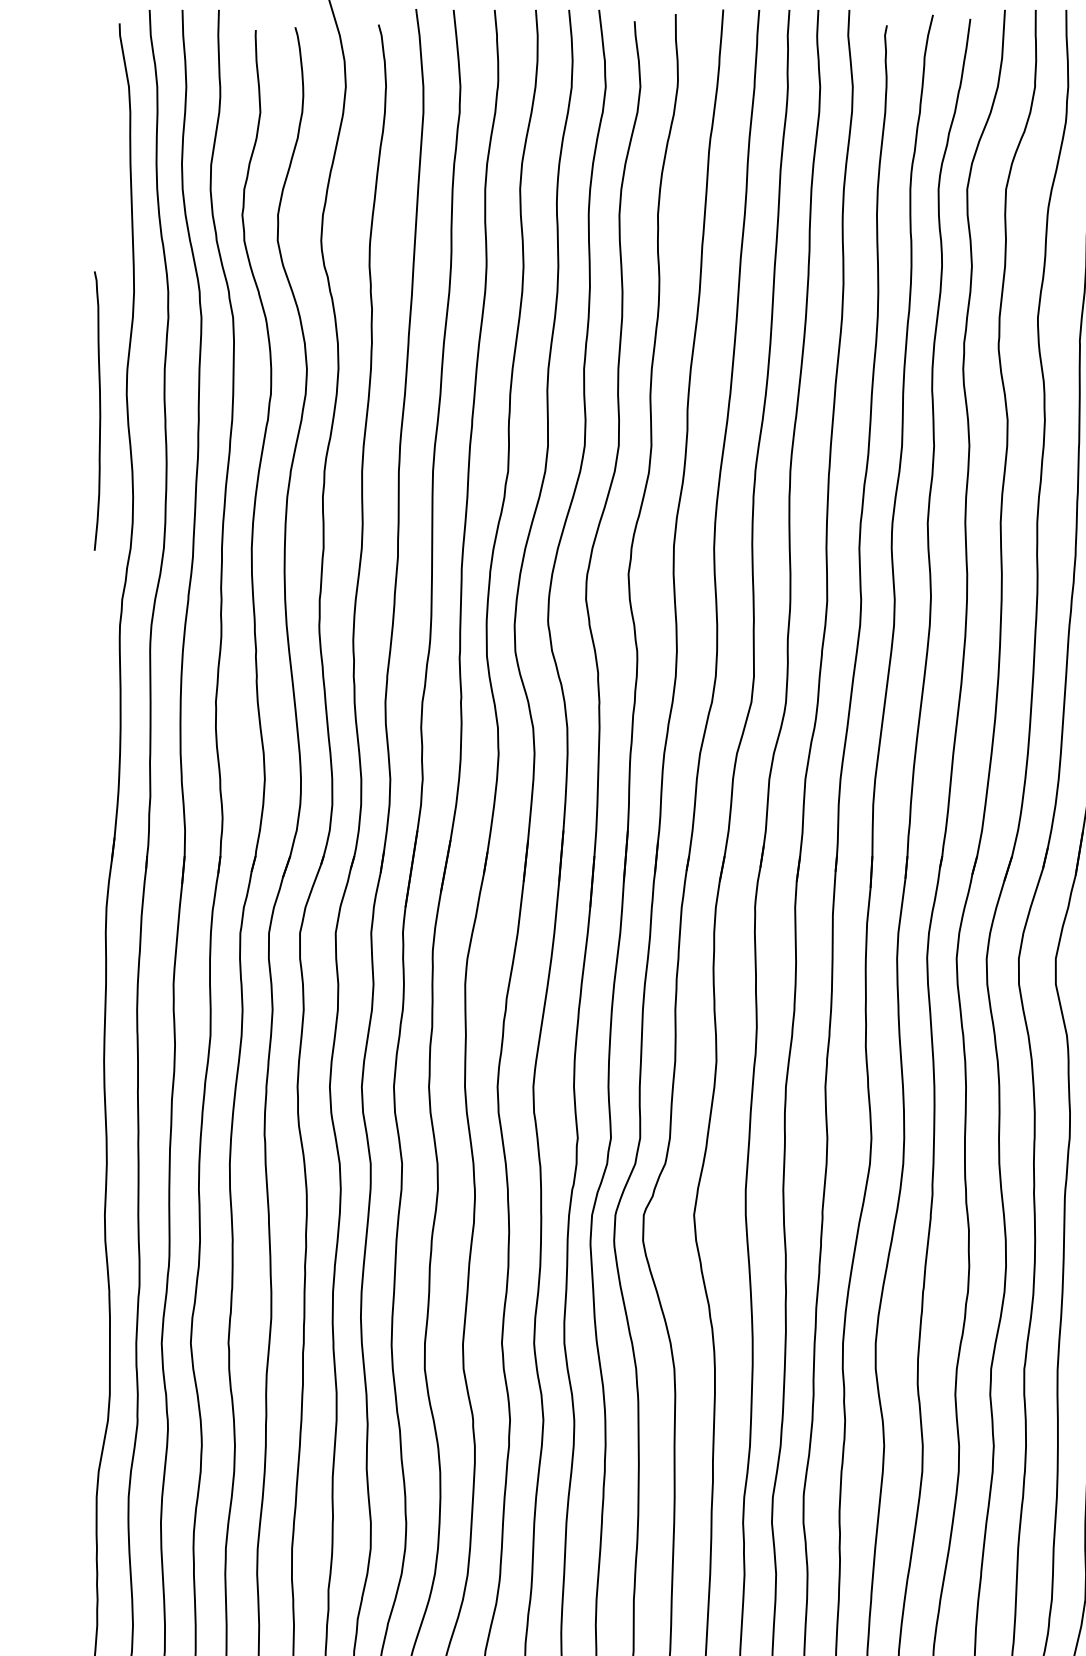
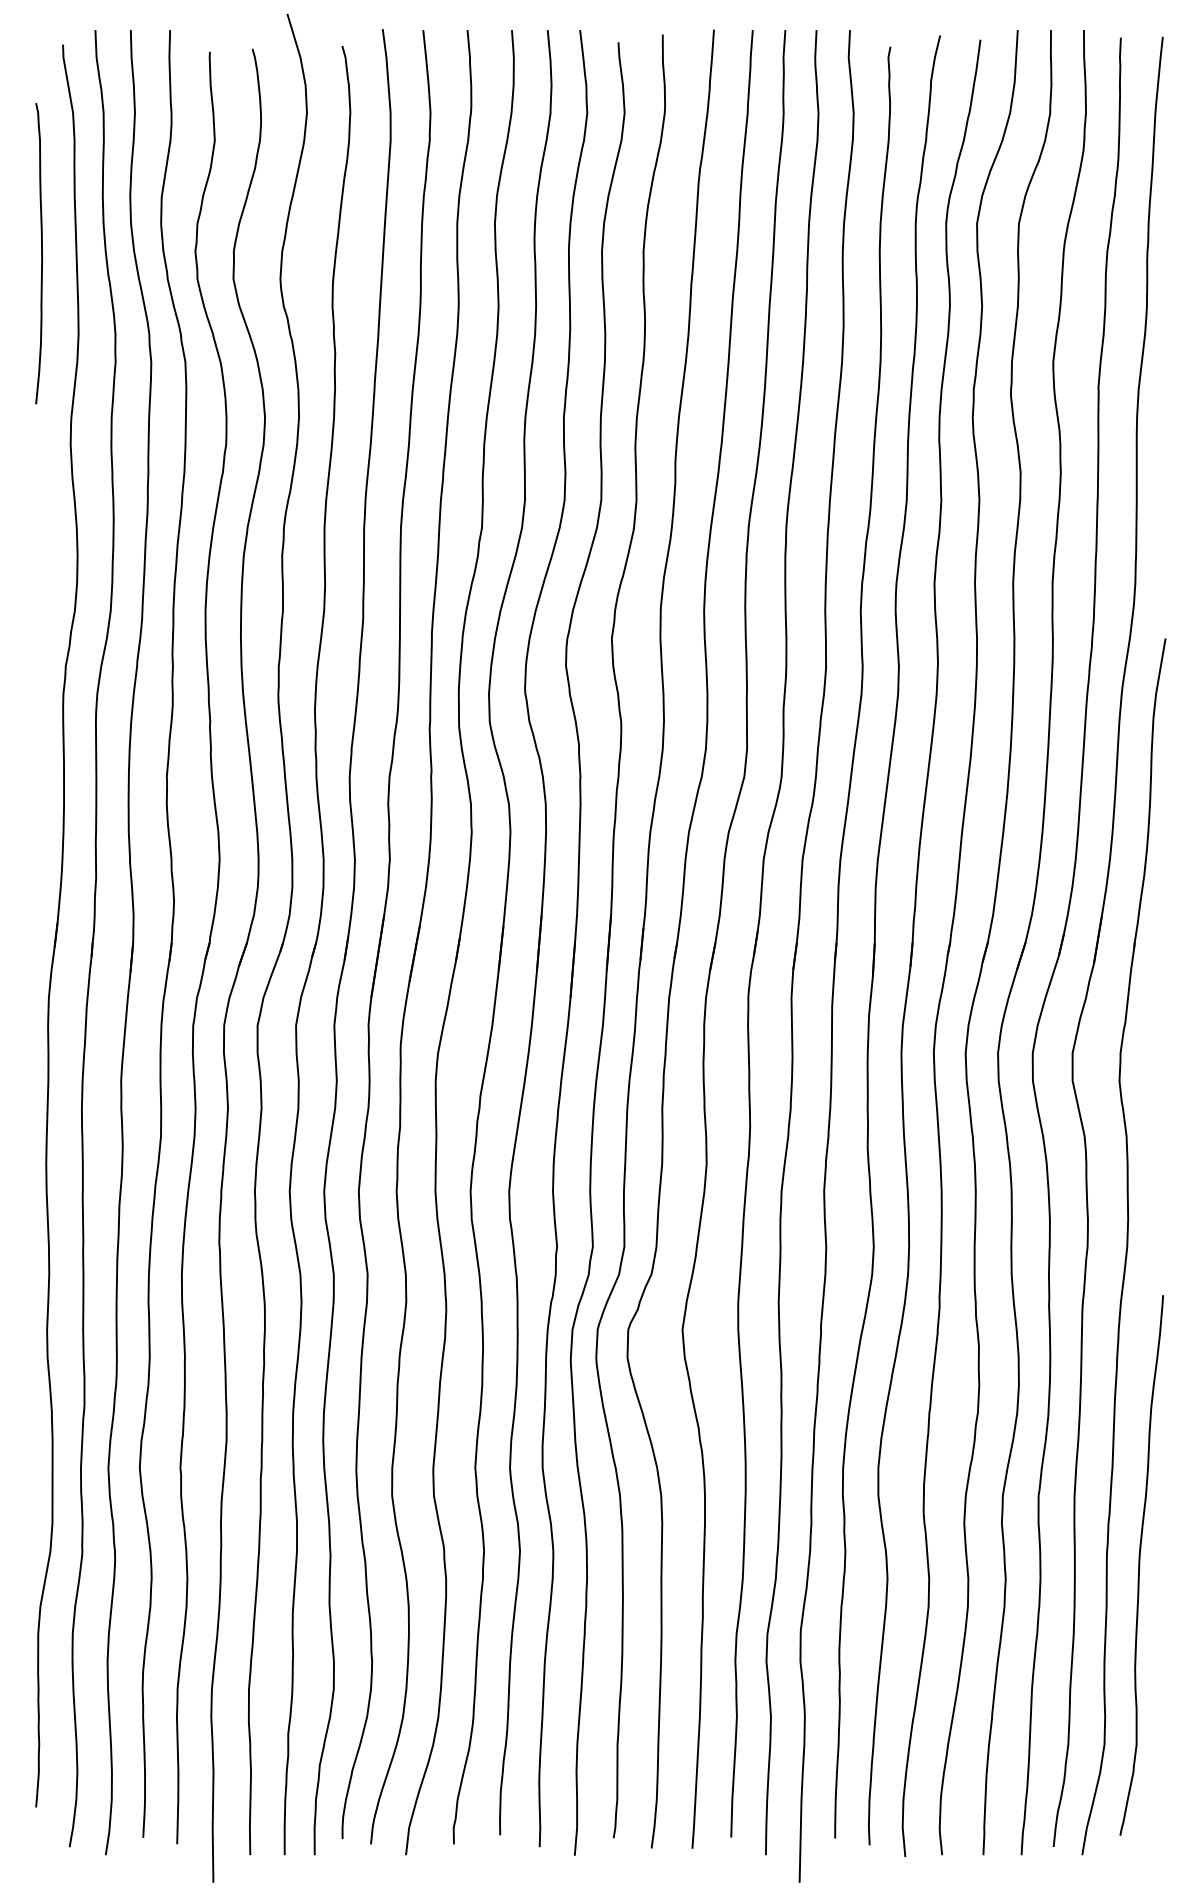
curve: (99, 410) -> (41, 253), moved

